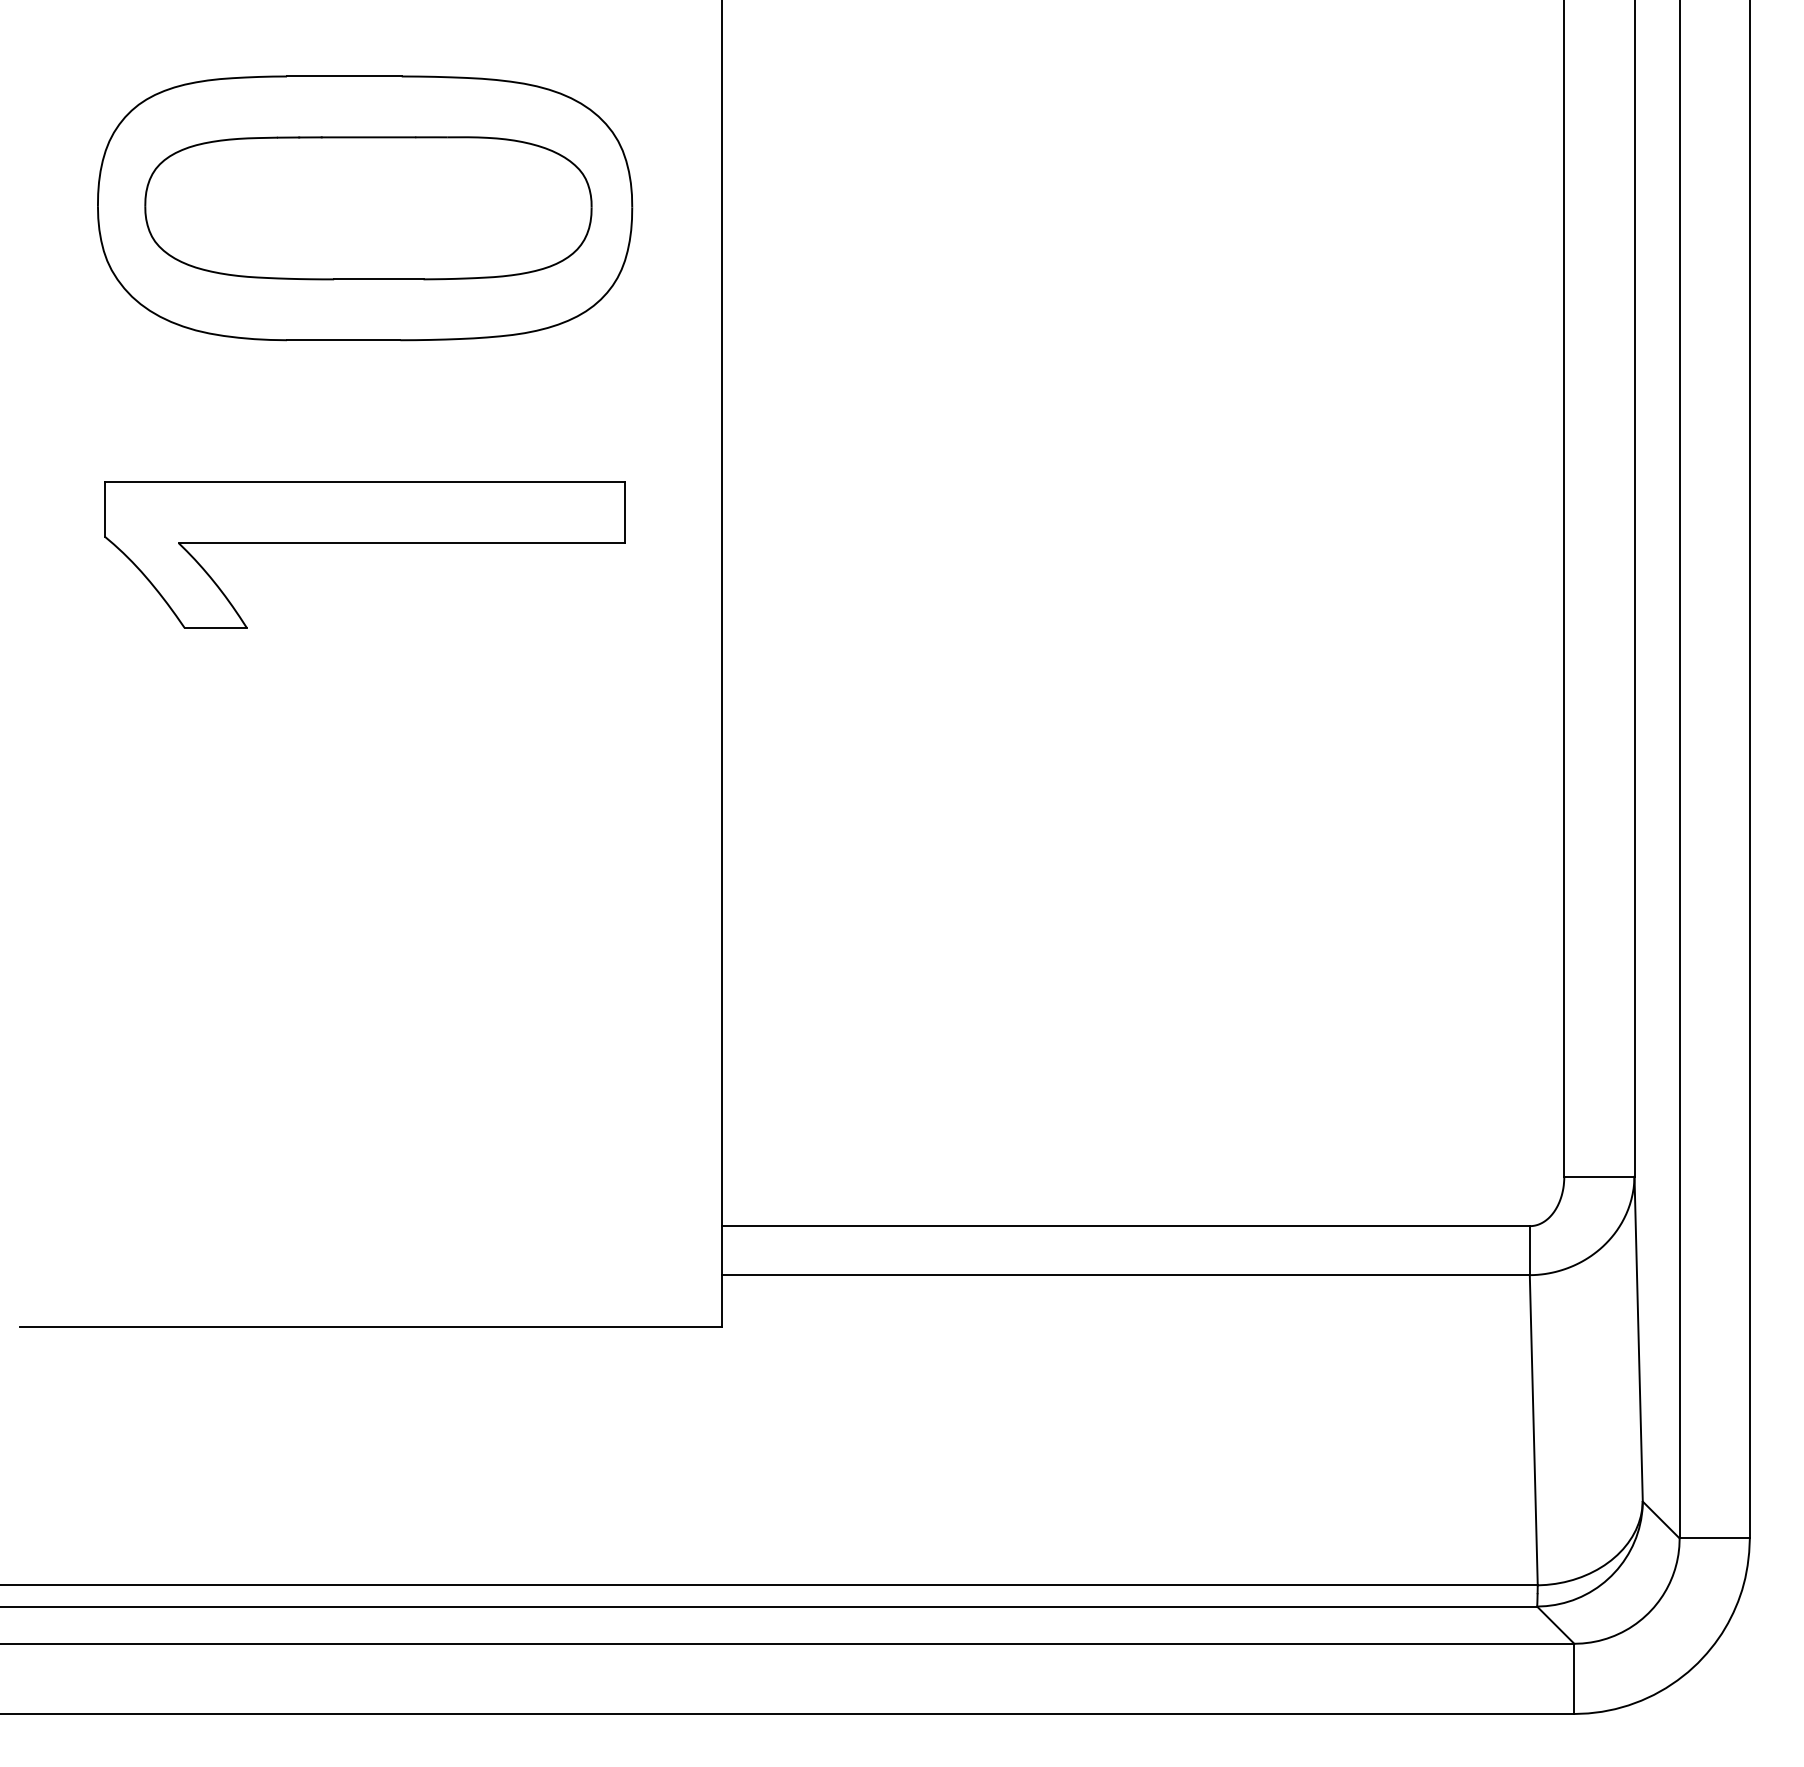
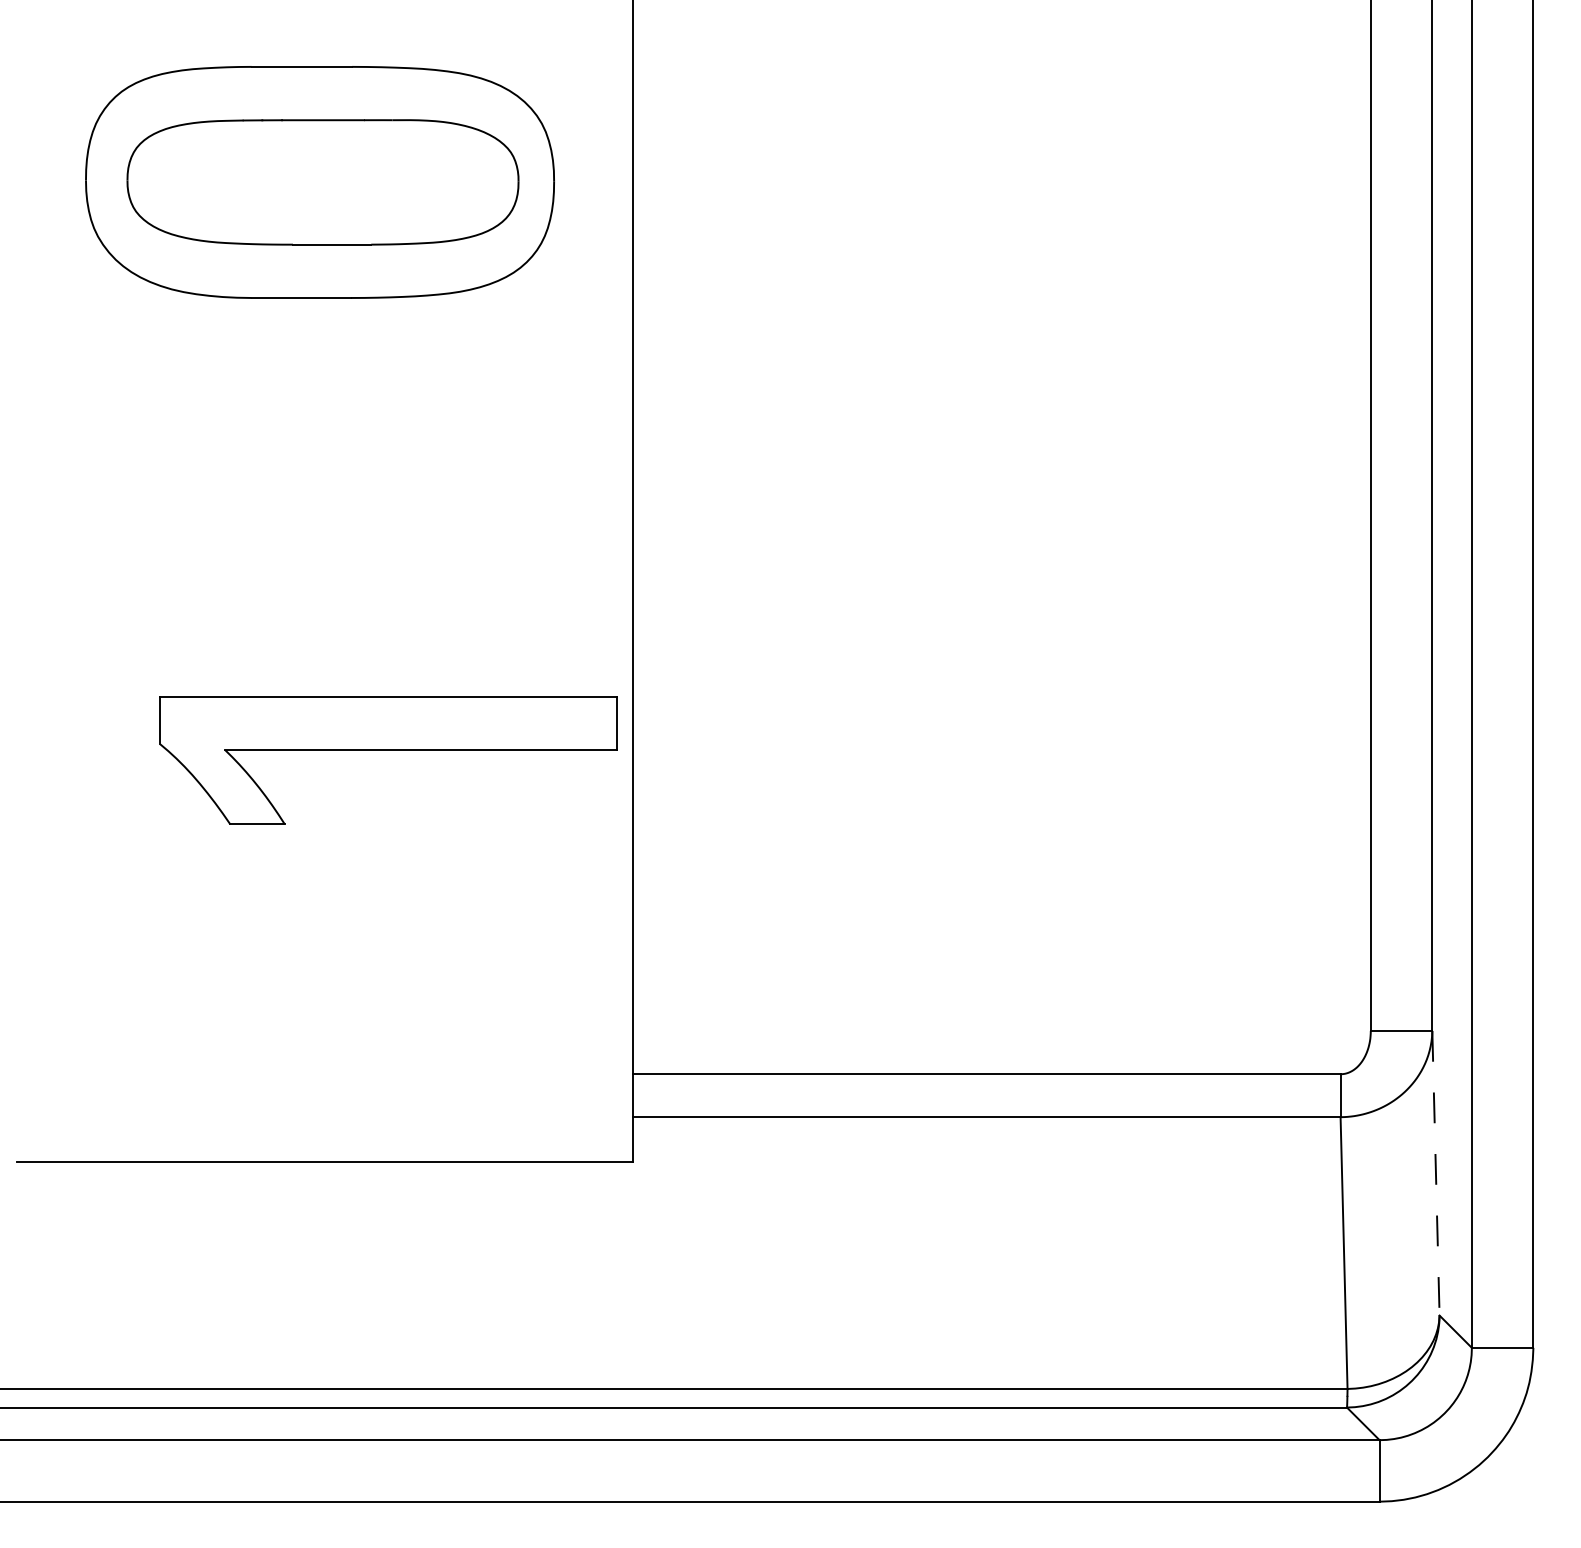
part: (364, 543) -> (387, 750), moved
line: (1638, 1339) -> (1435, 1173), solid -> dashed

